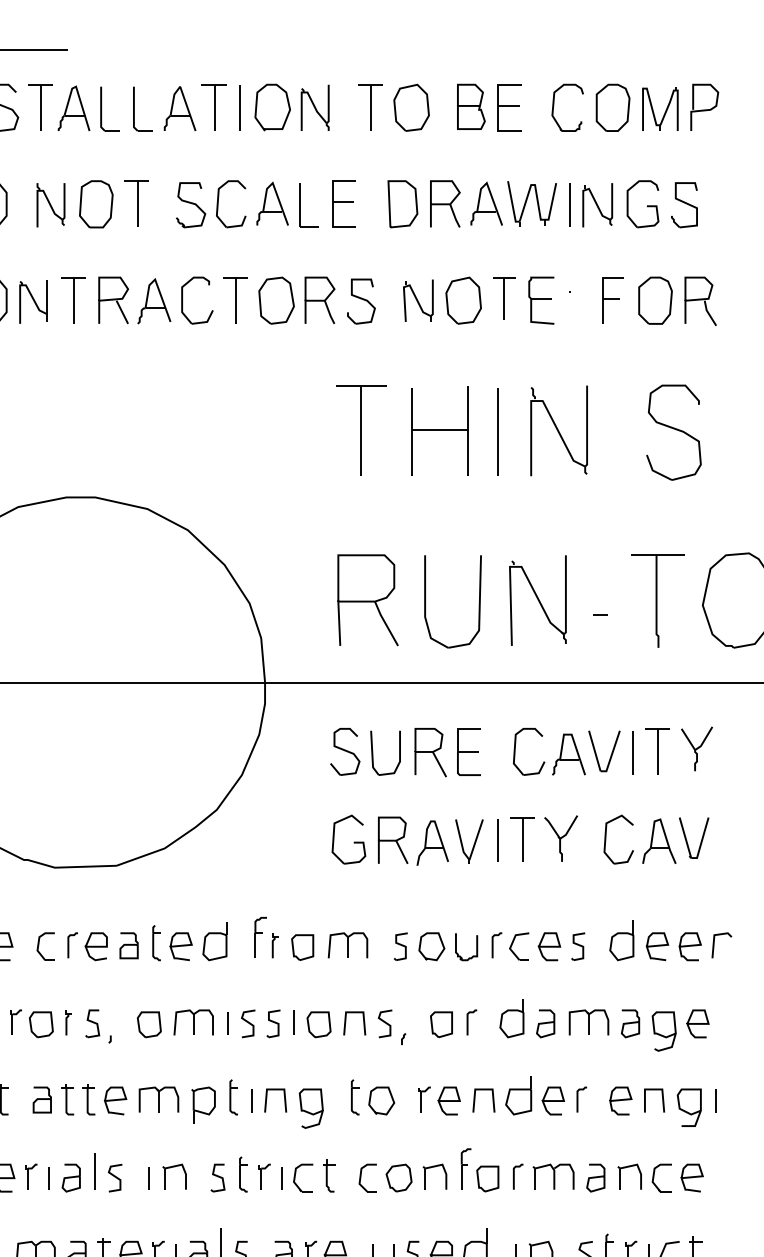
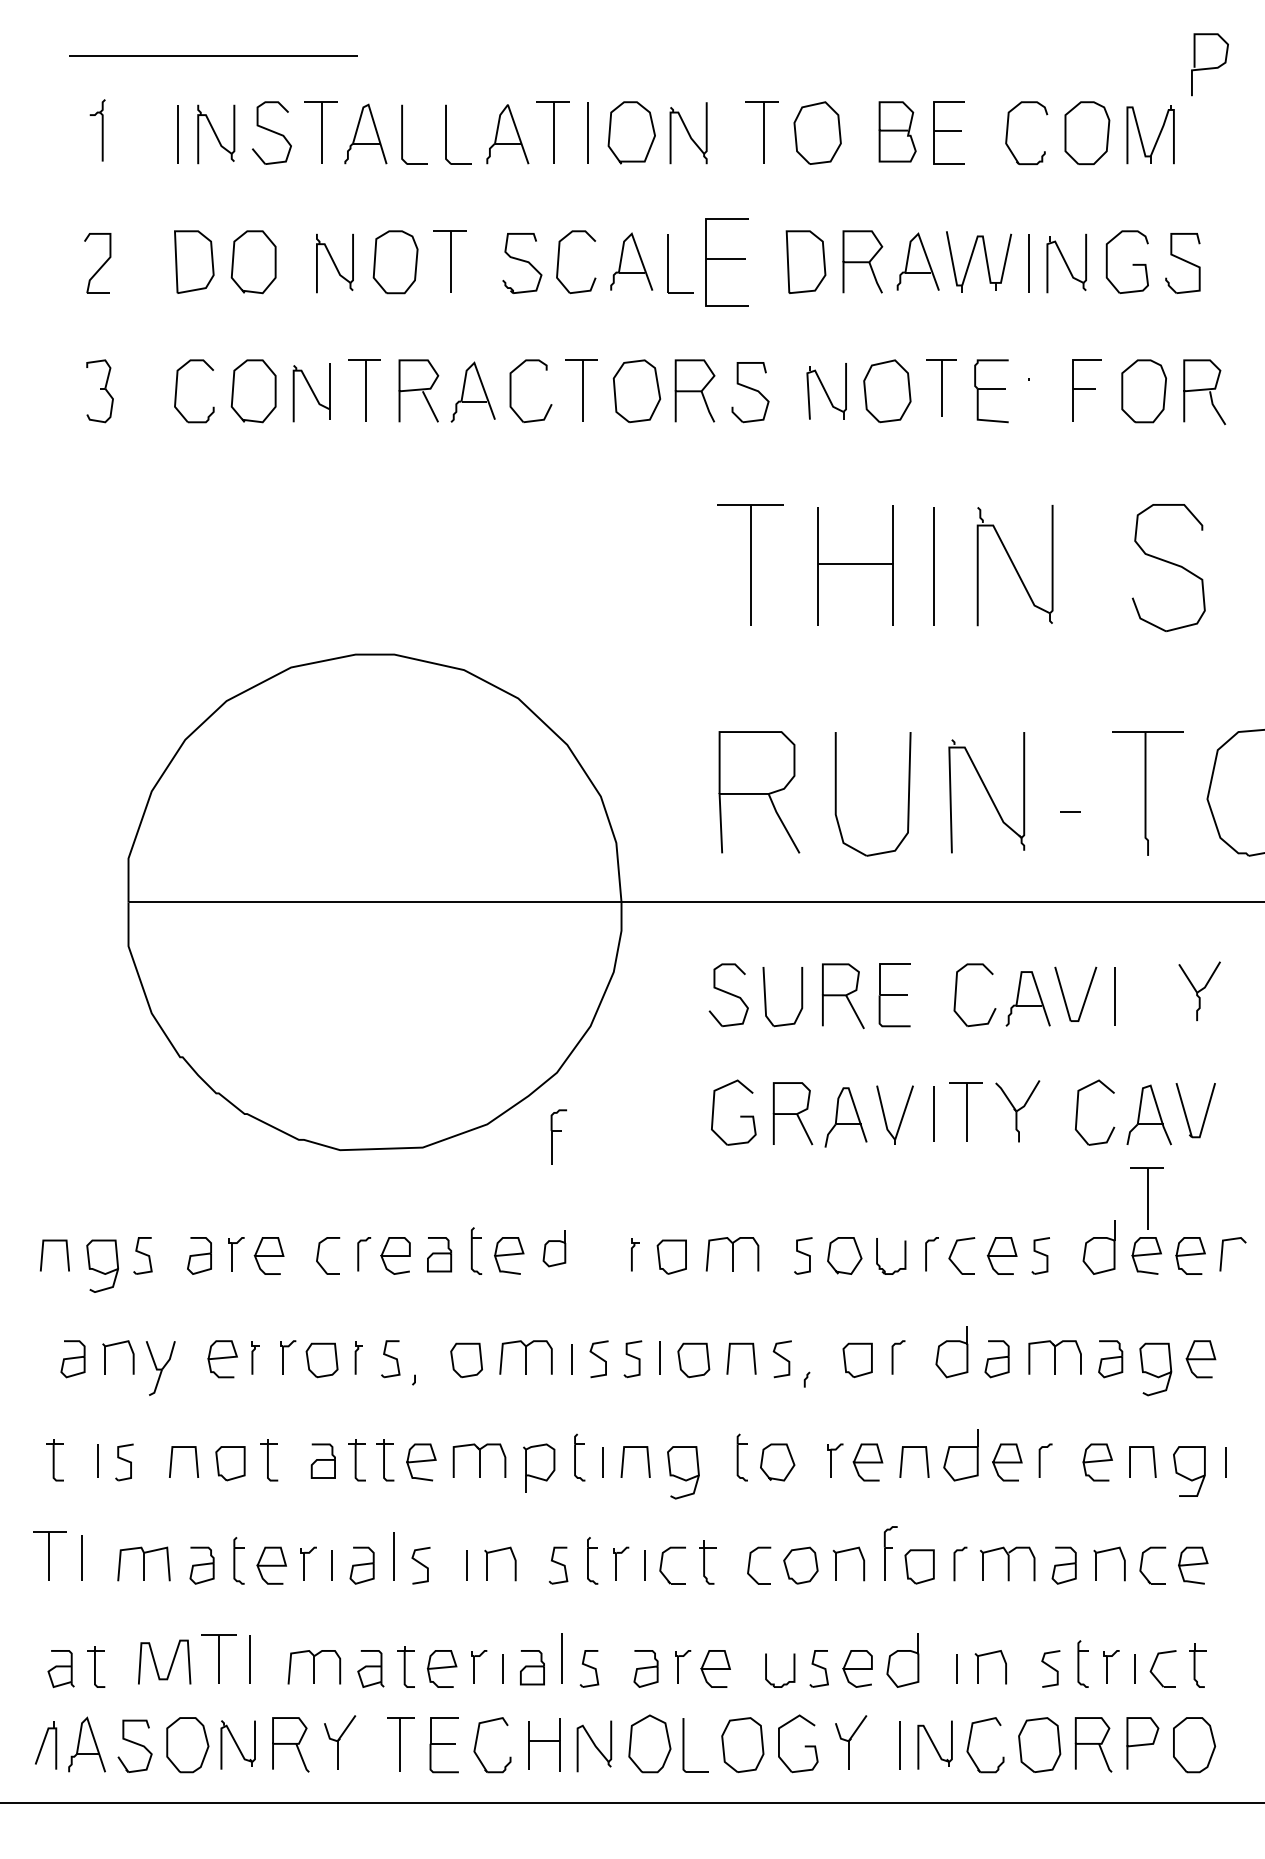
curve: (704, 109) -> (1209, 67), moved
part: (343, 203) -> (726, 261), size x1.4
part: (657, 751) -> (1146, 1198), moved
part: (260, 937) -> (558, 1136), moved
part: (214, 941) -> (554, 1248), size x0.7

